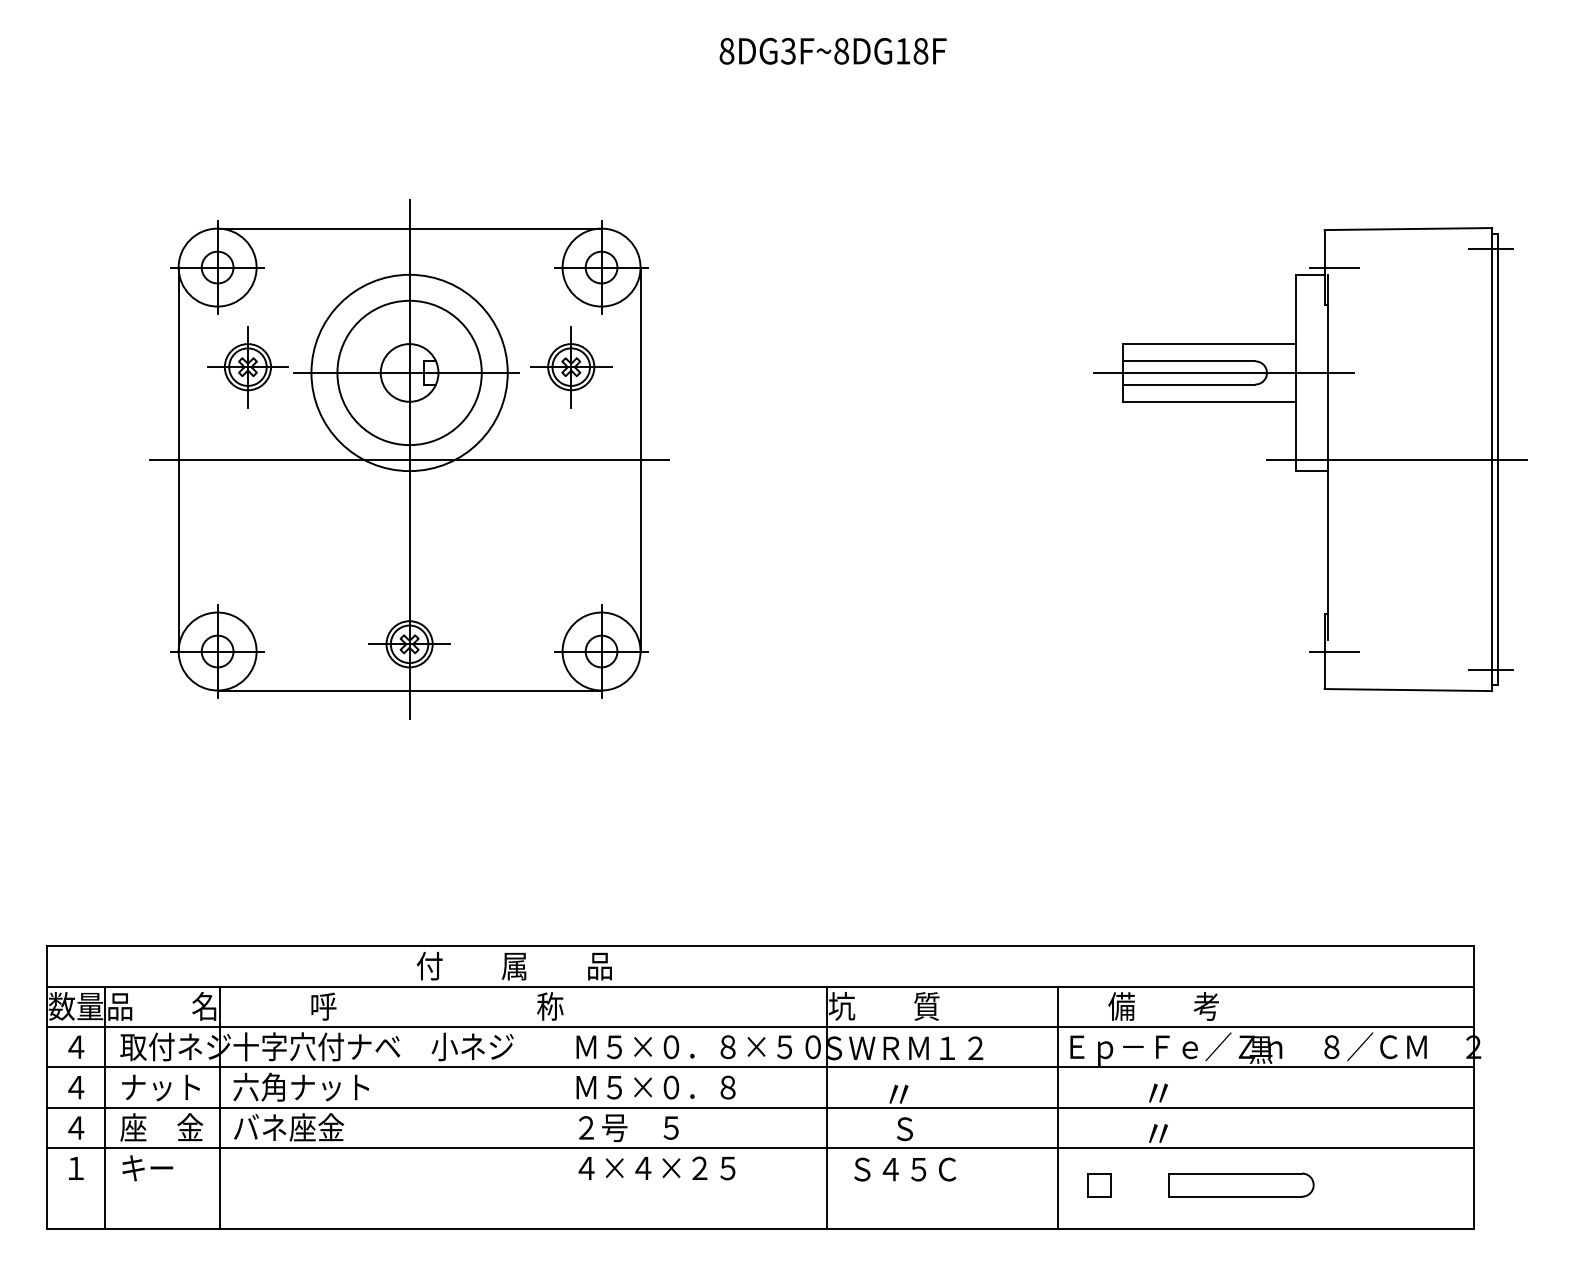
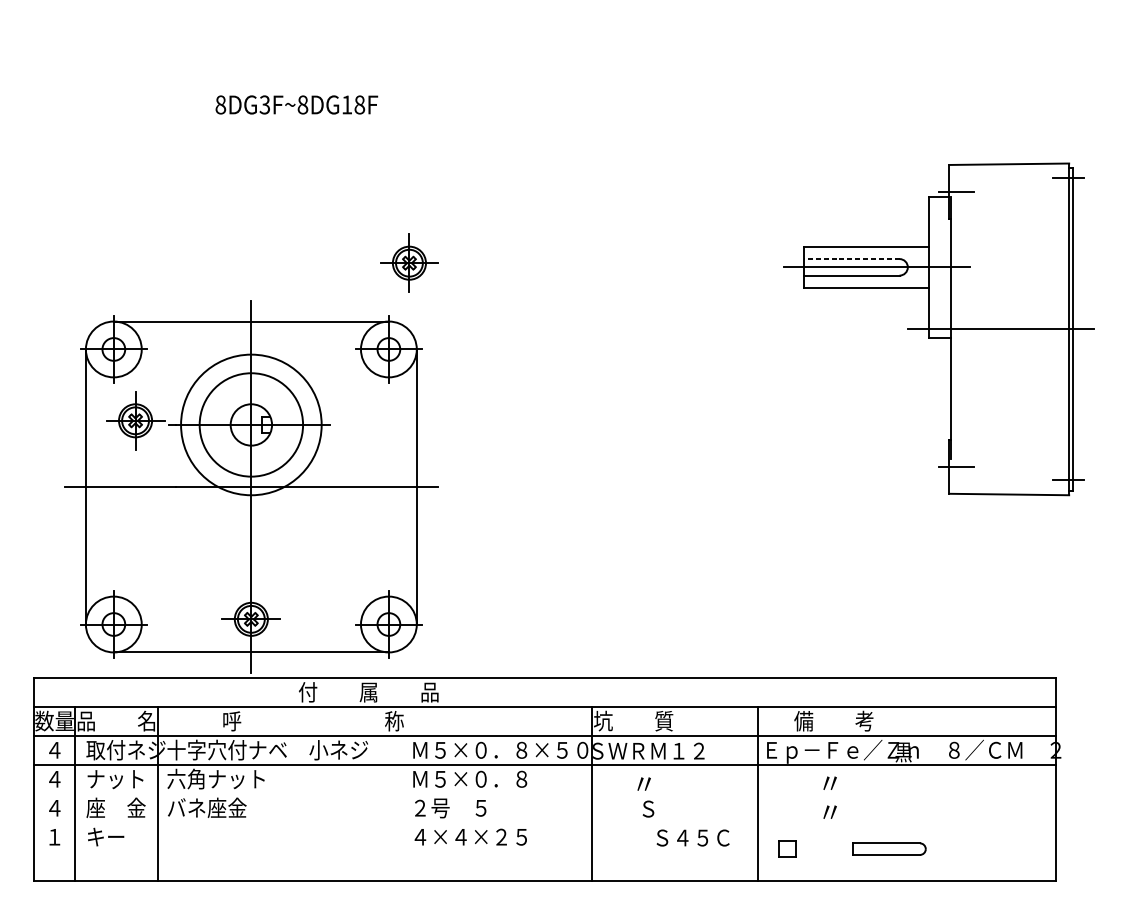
text: (832, 50) -> (296, 104), moved
line: (1188, 361) -> (851, 259), solid -> dashed
part: (409, 459) -> (251, 486), moved
line: (760, 1107) -> (545, 793), removed
line: (760, 1148) -> (545, 822), removed
text: (905, 1169) -> (693, 837), moved
part: (1241, 1184) -> (889, 848), size x0.7

